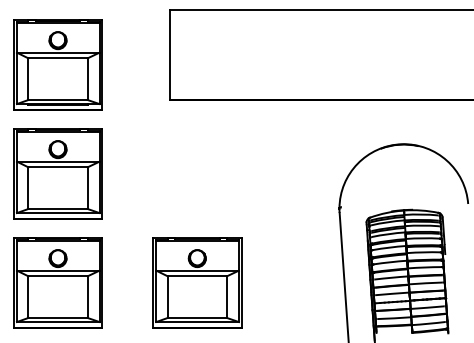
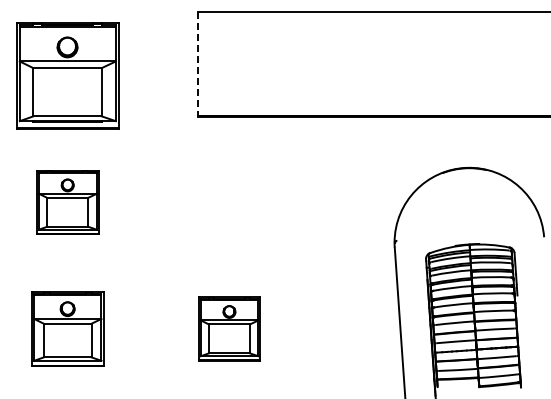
line: (170, 55) -> (198, 64), solid -> dashed
part: (57, 174) -> (67, 202), size x0.6
part: (57, 282) -> (67, 328), size x0.7
part: (197, 282) -> (229, 328), size x0.6

